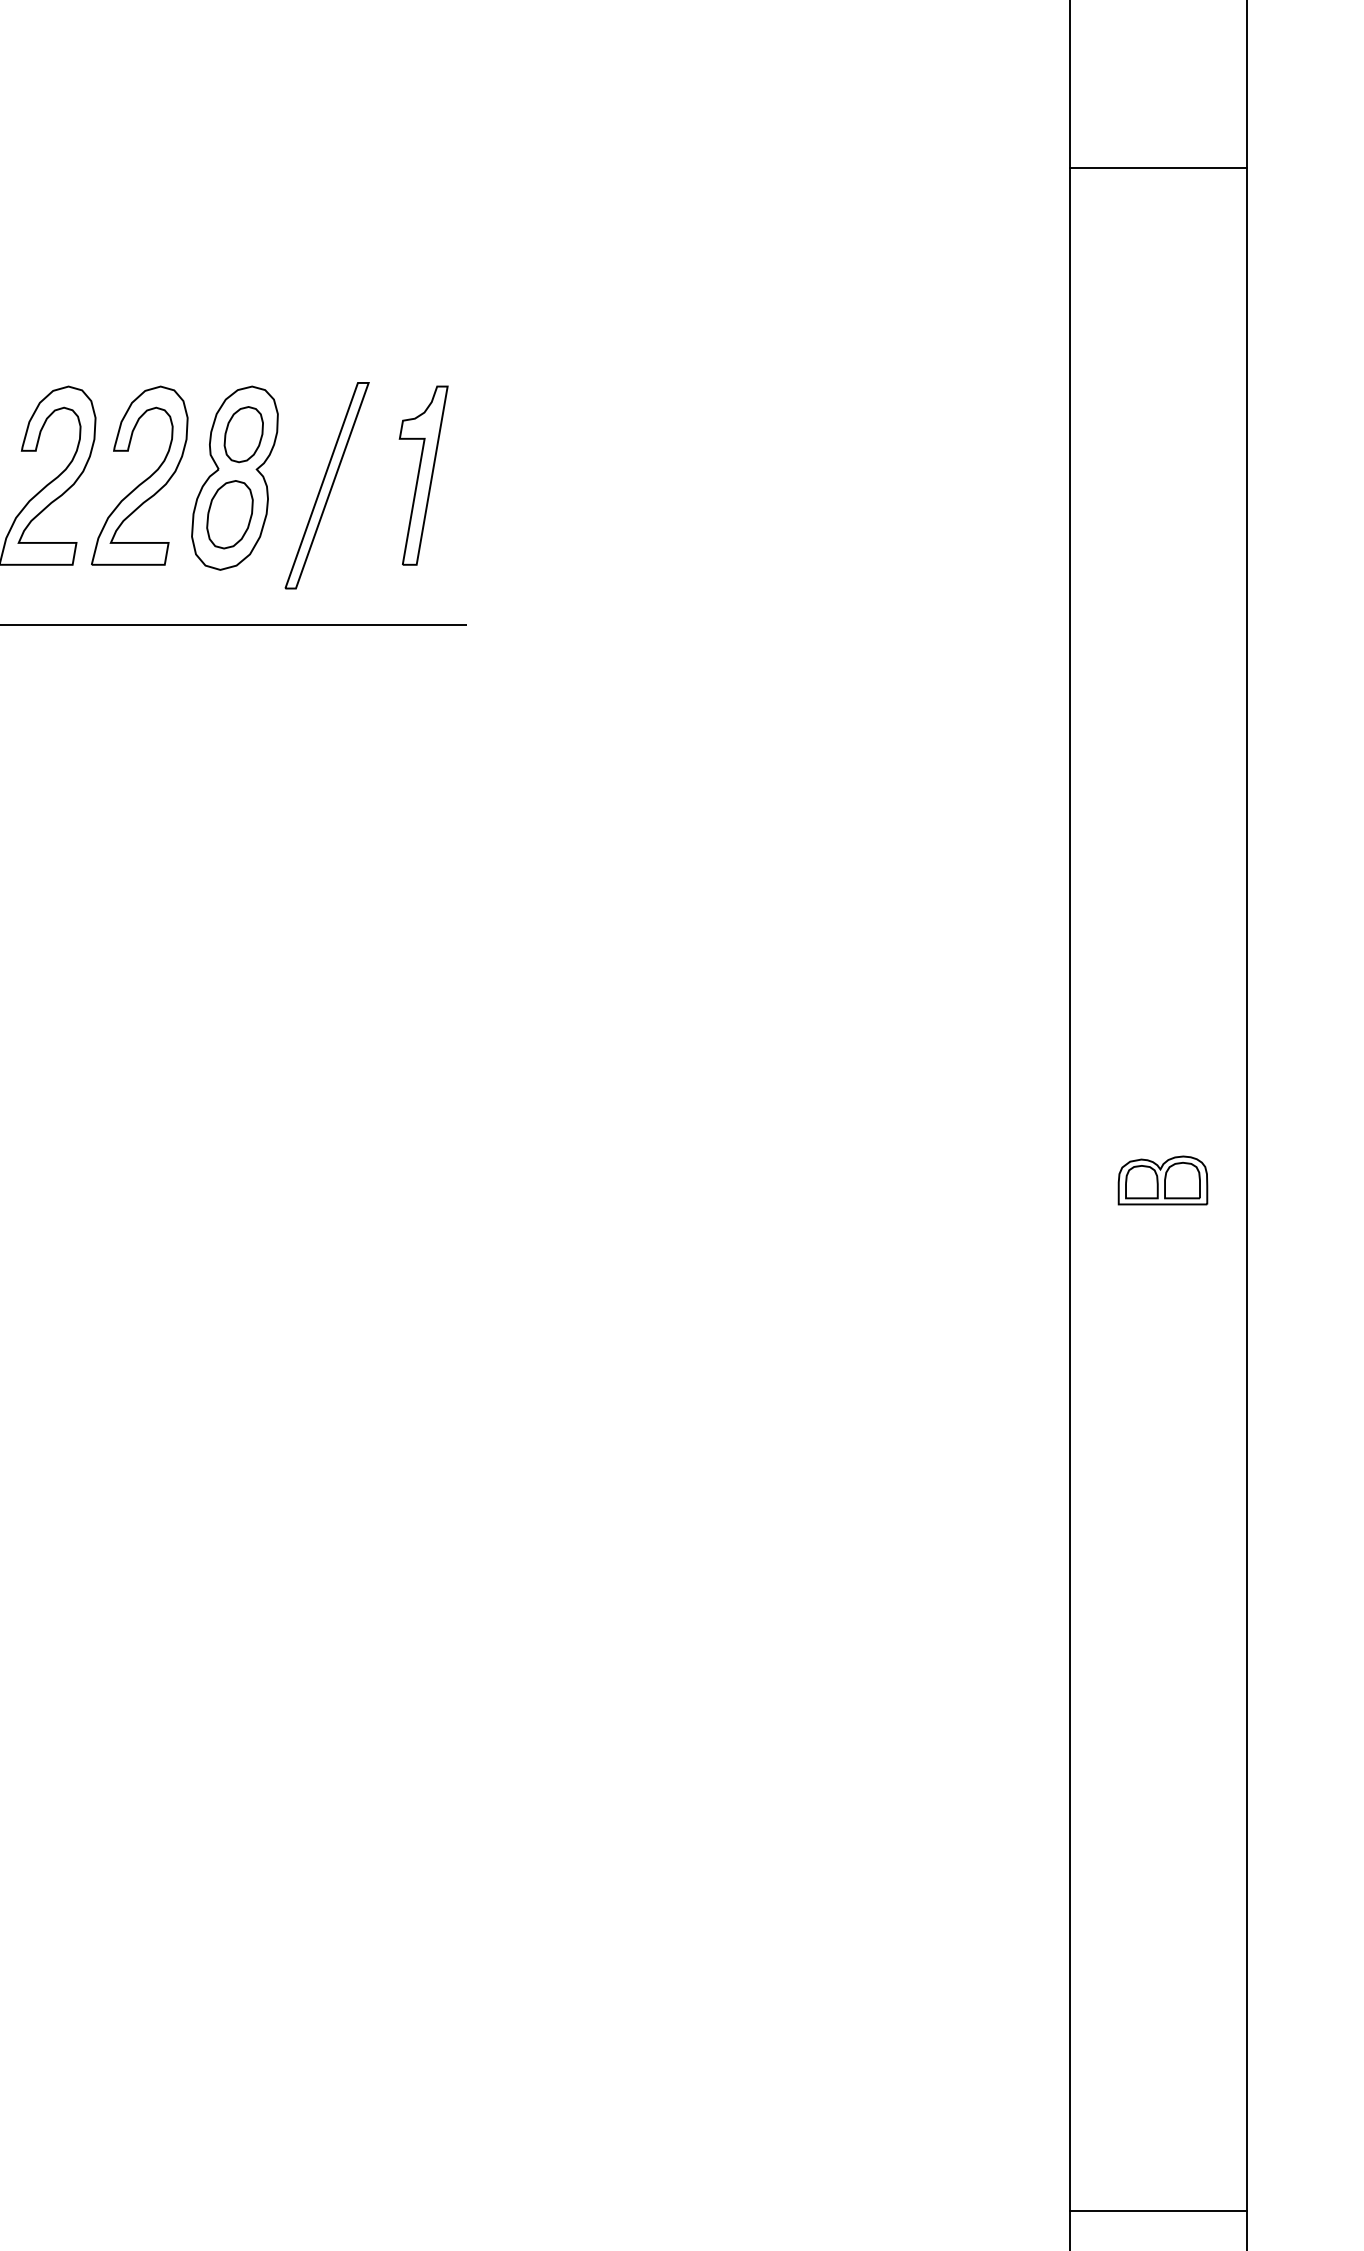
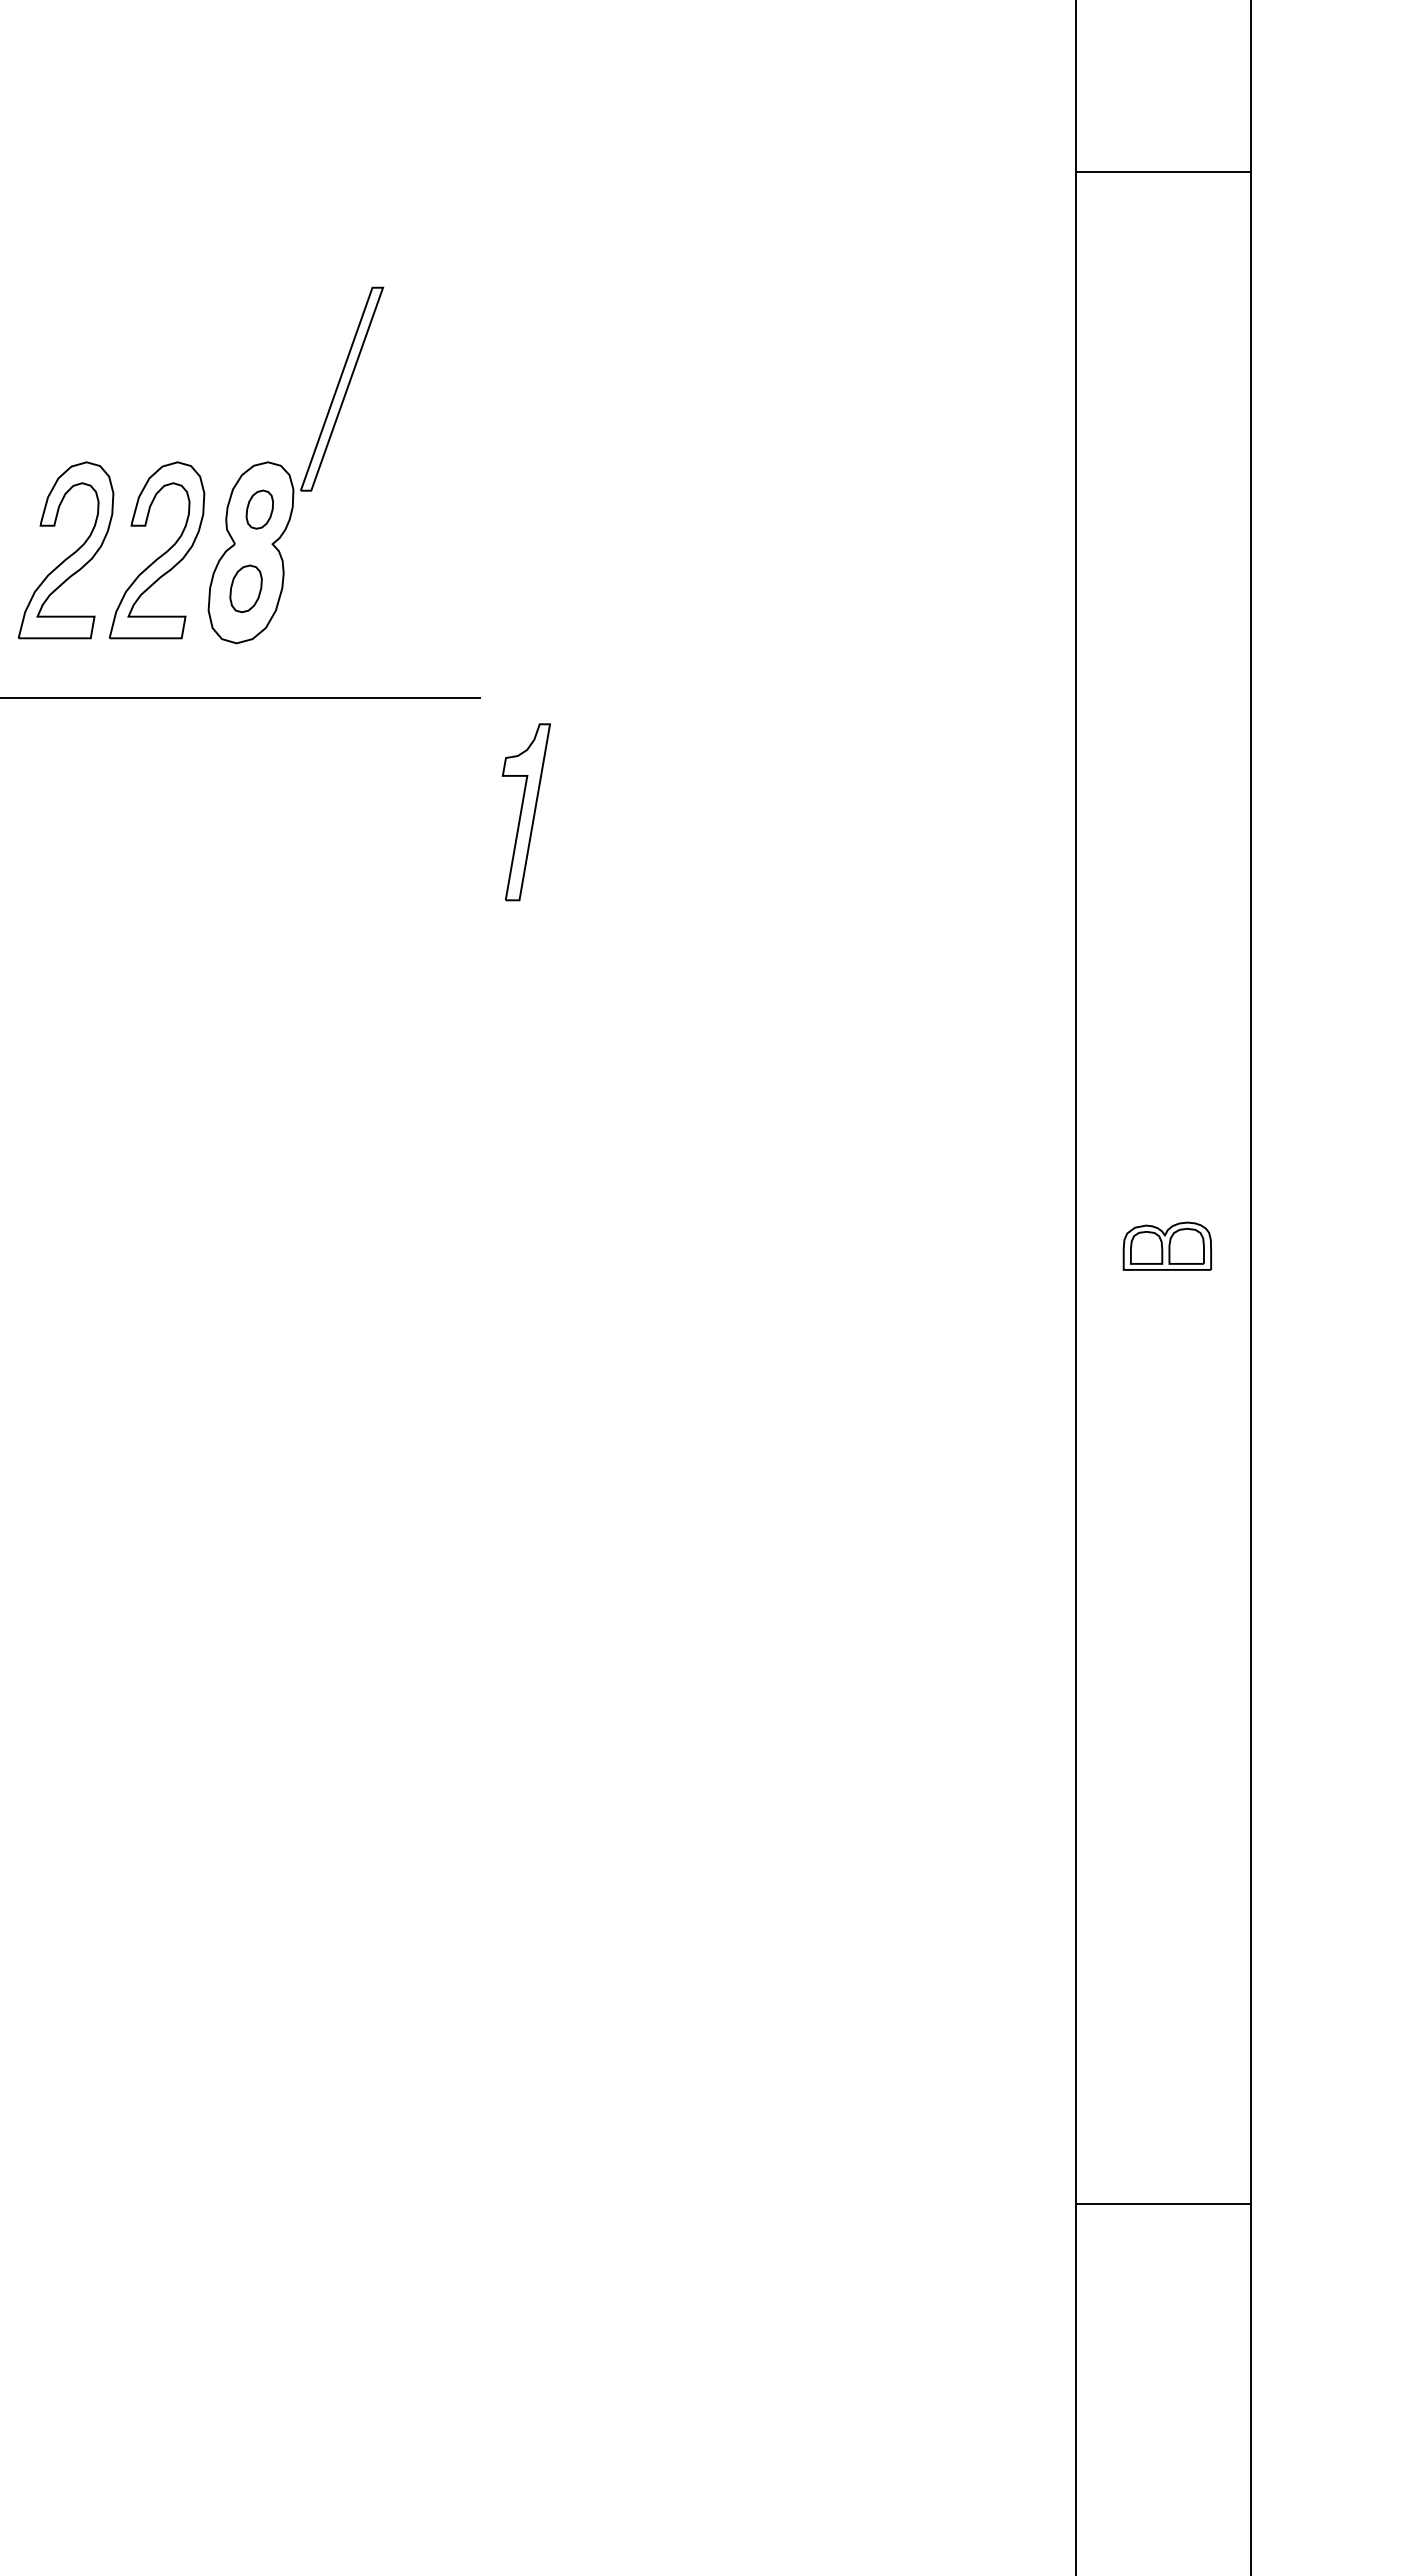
line: (1157, 168) -> (1162, 172), moved
part: (243, 434) -> (259, 509), size x0.7
part: (422, 475) -> (525, 812), moved
part: (327, 485) -> (342, 388), moved
part: (229, 514) -> (245, 588), size x0.7
line: (1157, 2210) -> (1162, 2203), moved

